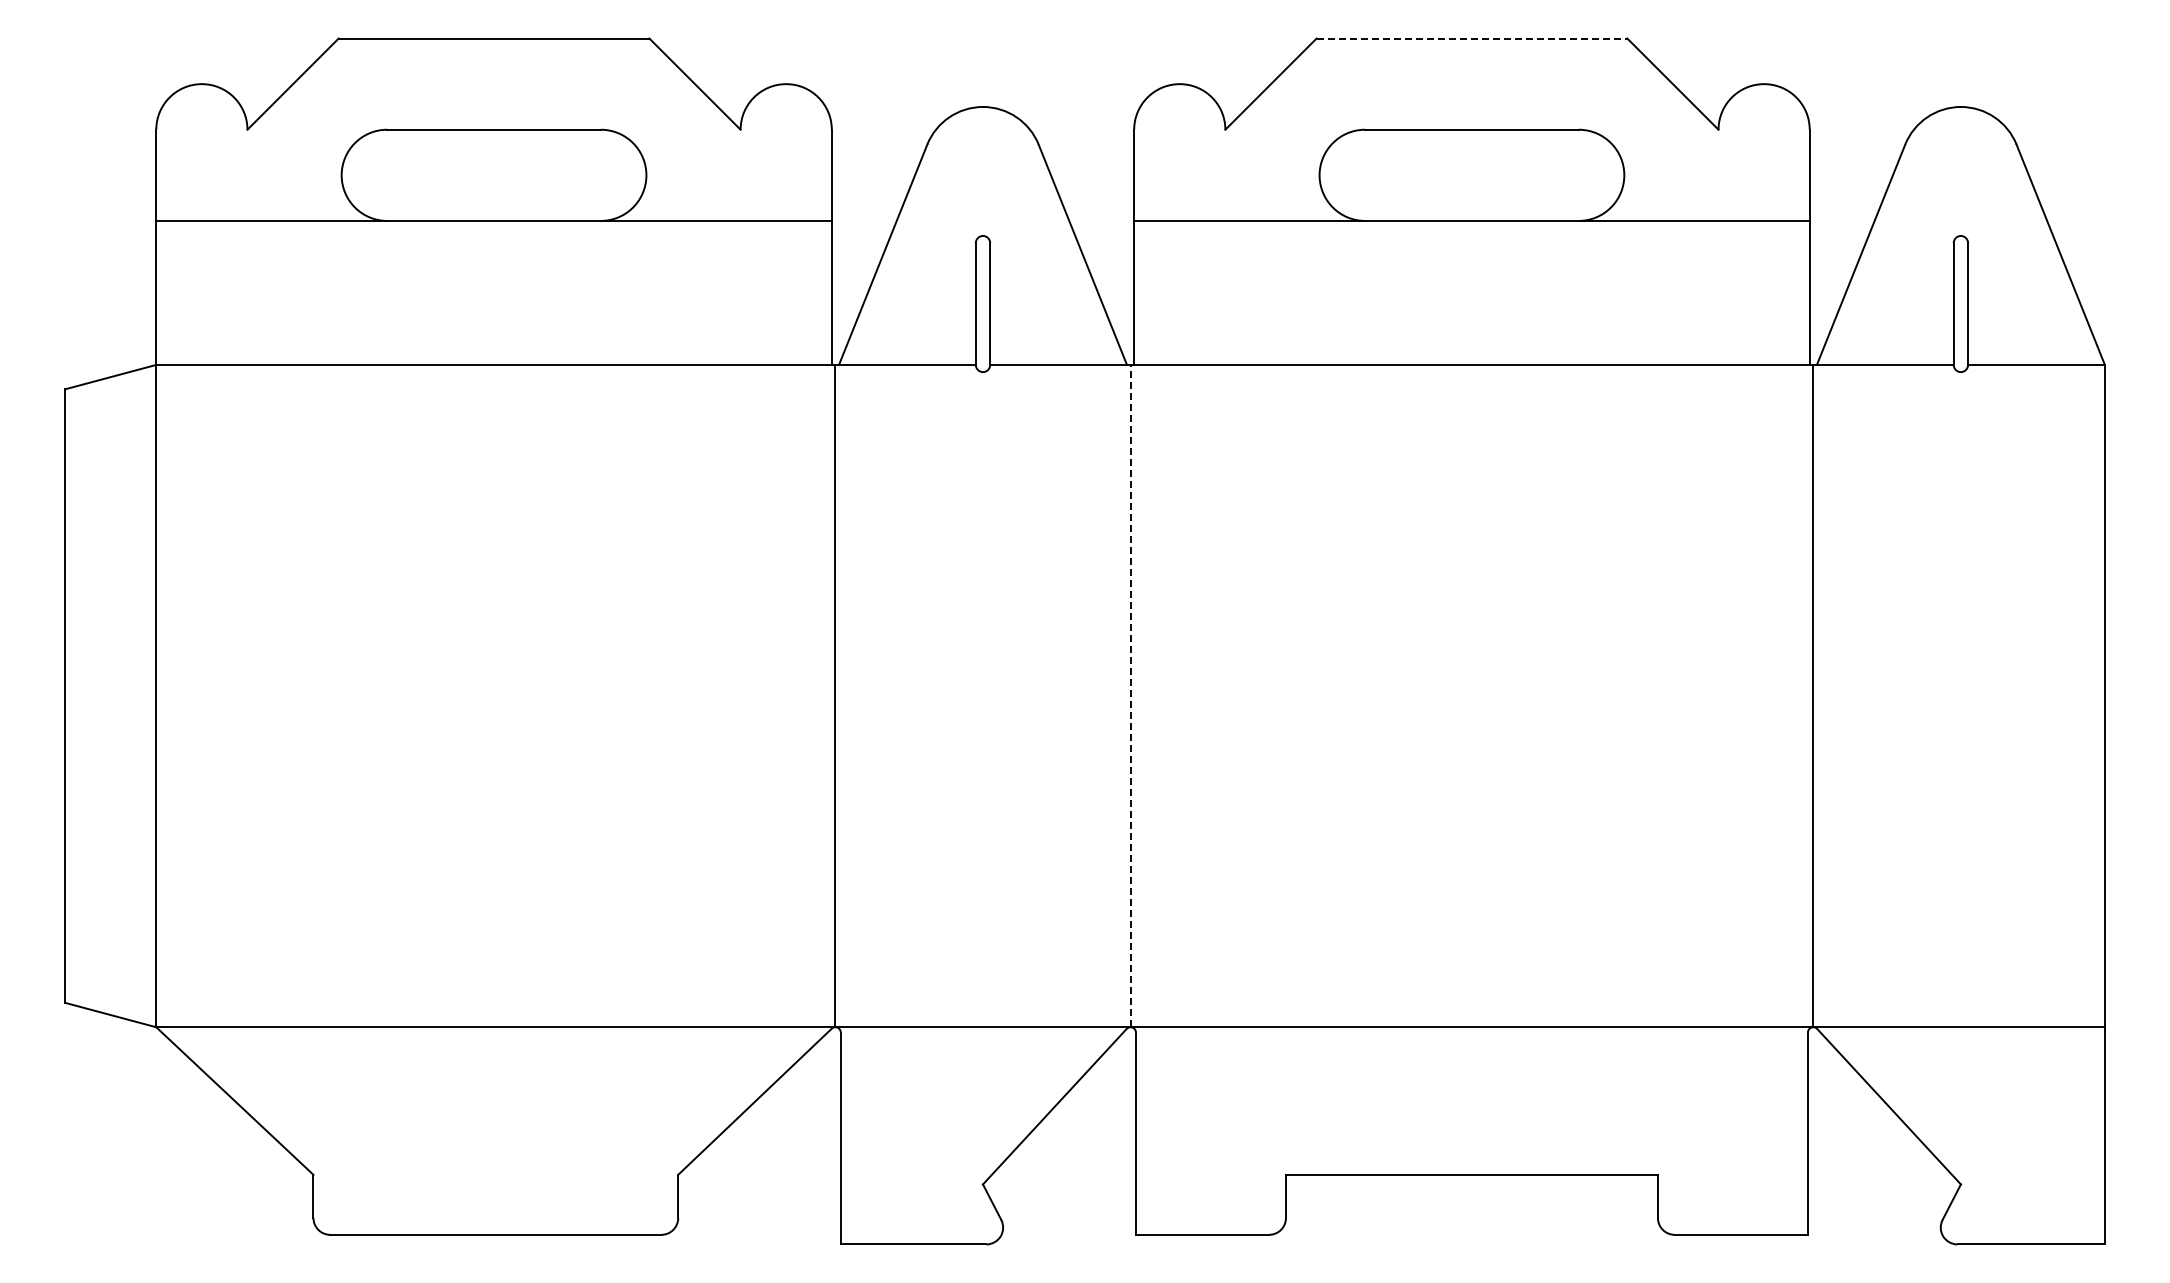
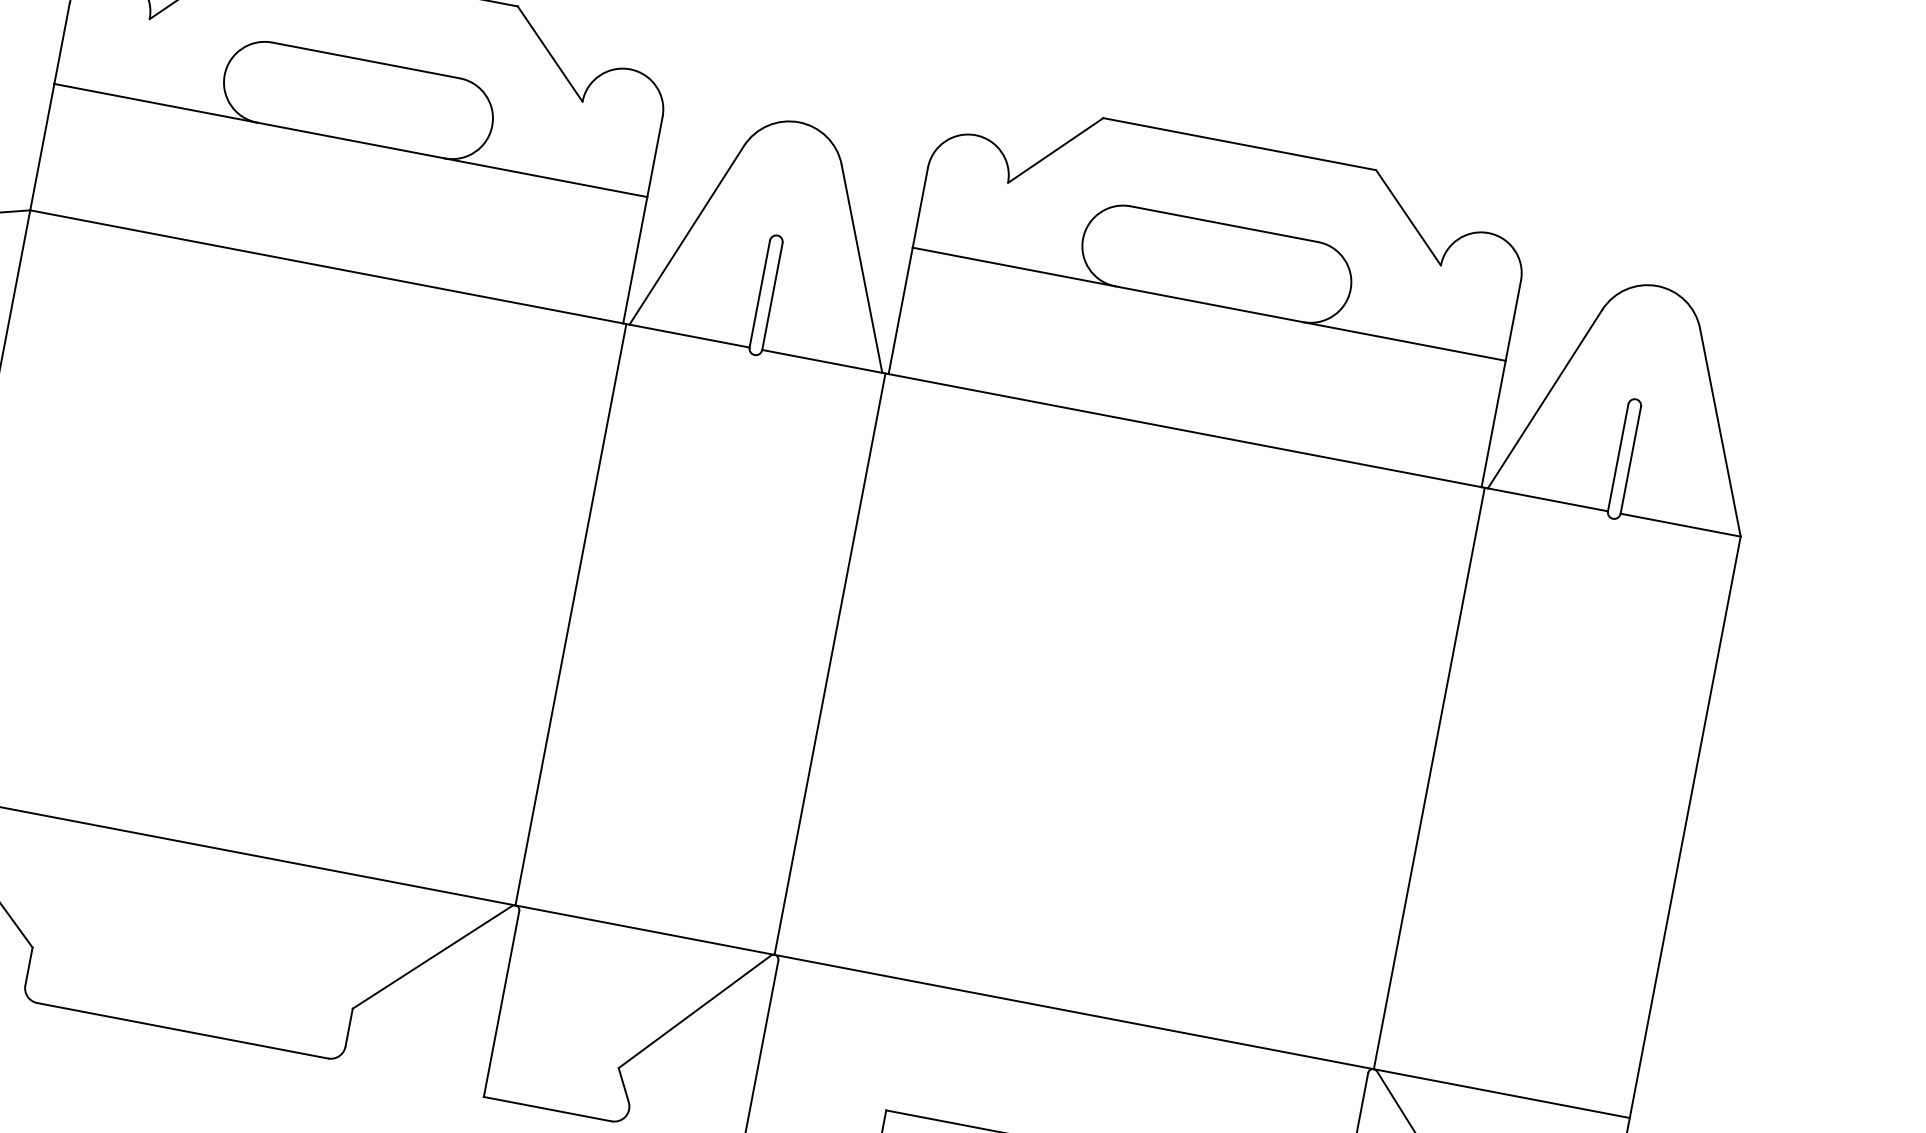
line: (1472, 38) -> (1240, 144), dashed -> solid
line: (1130, 695) -> (830, 663), dashed -> solid

